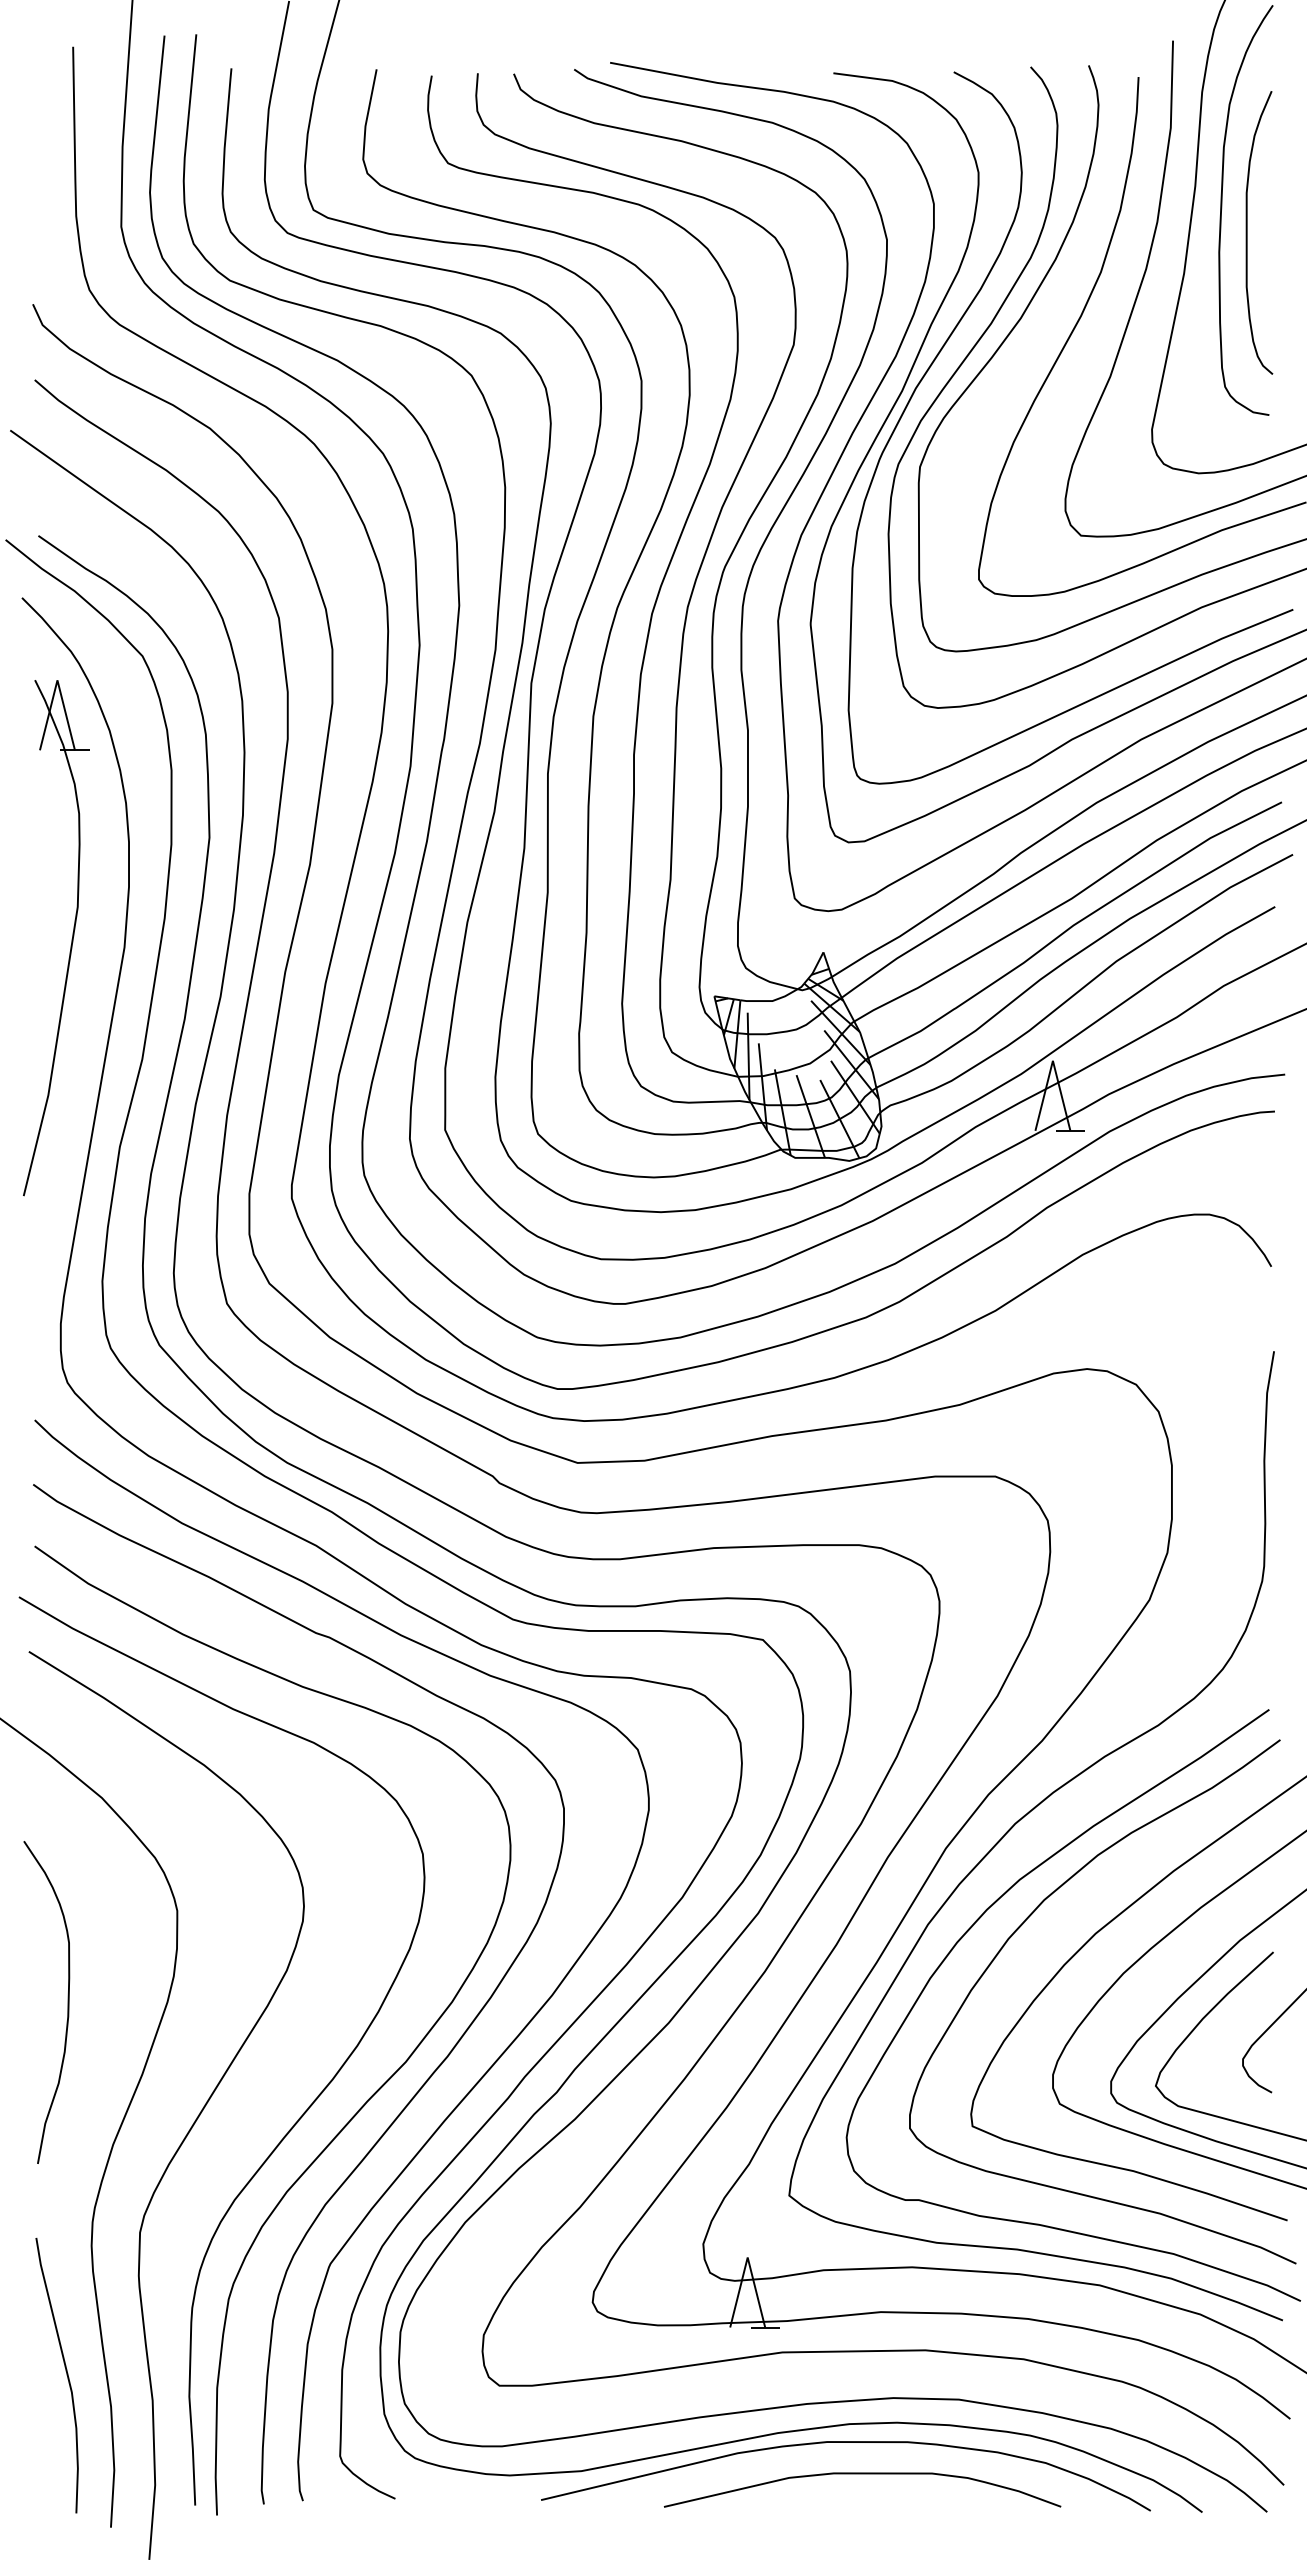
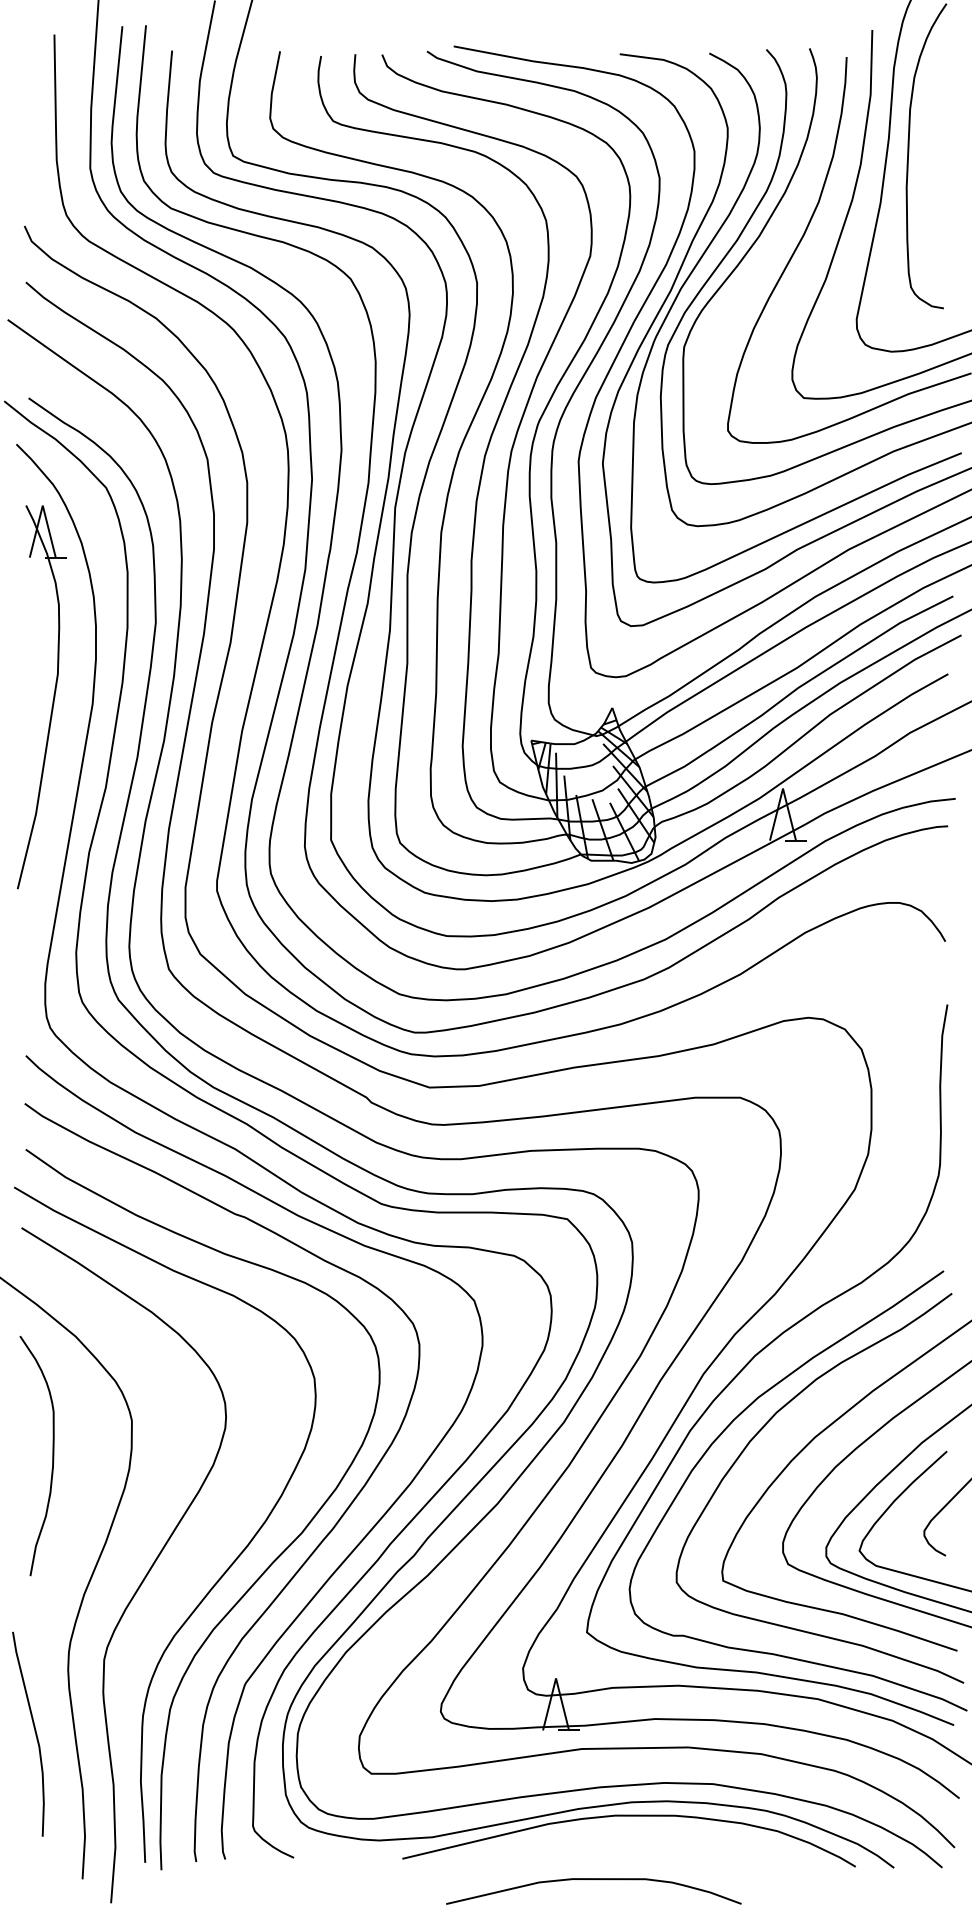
curve: (1247, 232) -> (927, 172), removed
curve: (67, 2002) -> (52, 1456), moved
curve: (65, 2371) -> (34, 1731), moved
curve: (862, 2474) -> (593, 1879), moved

